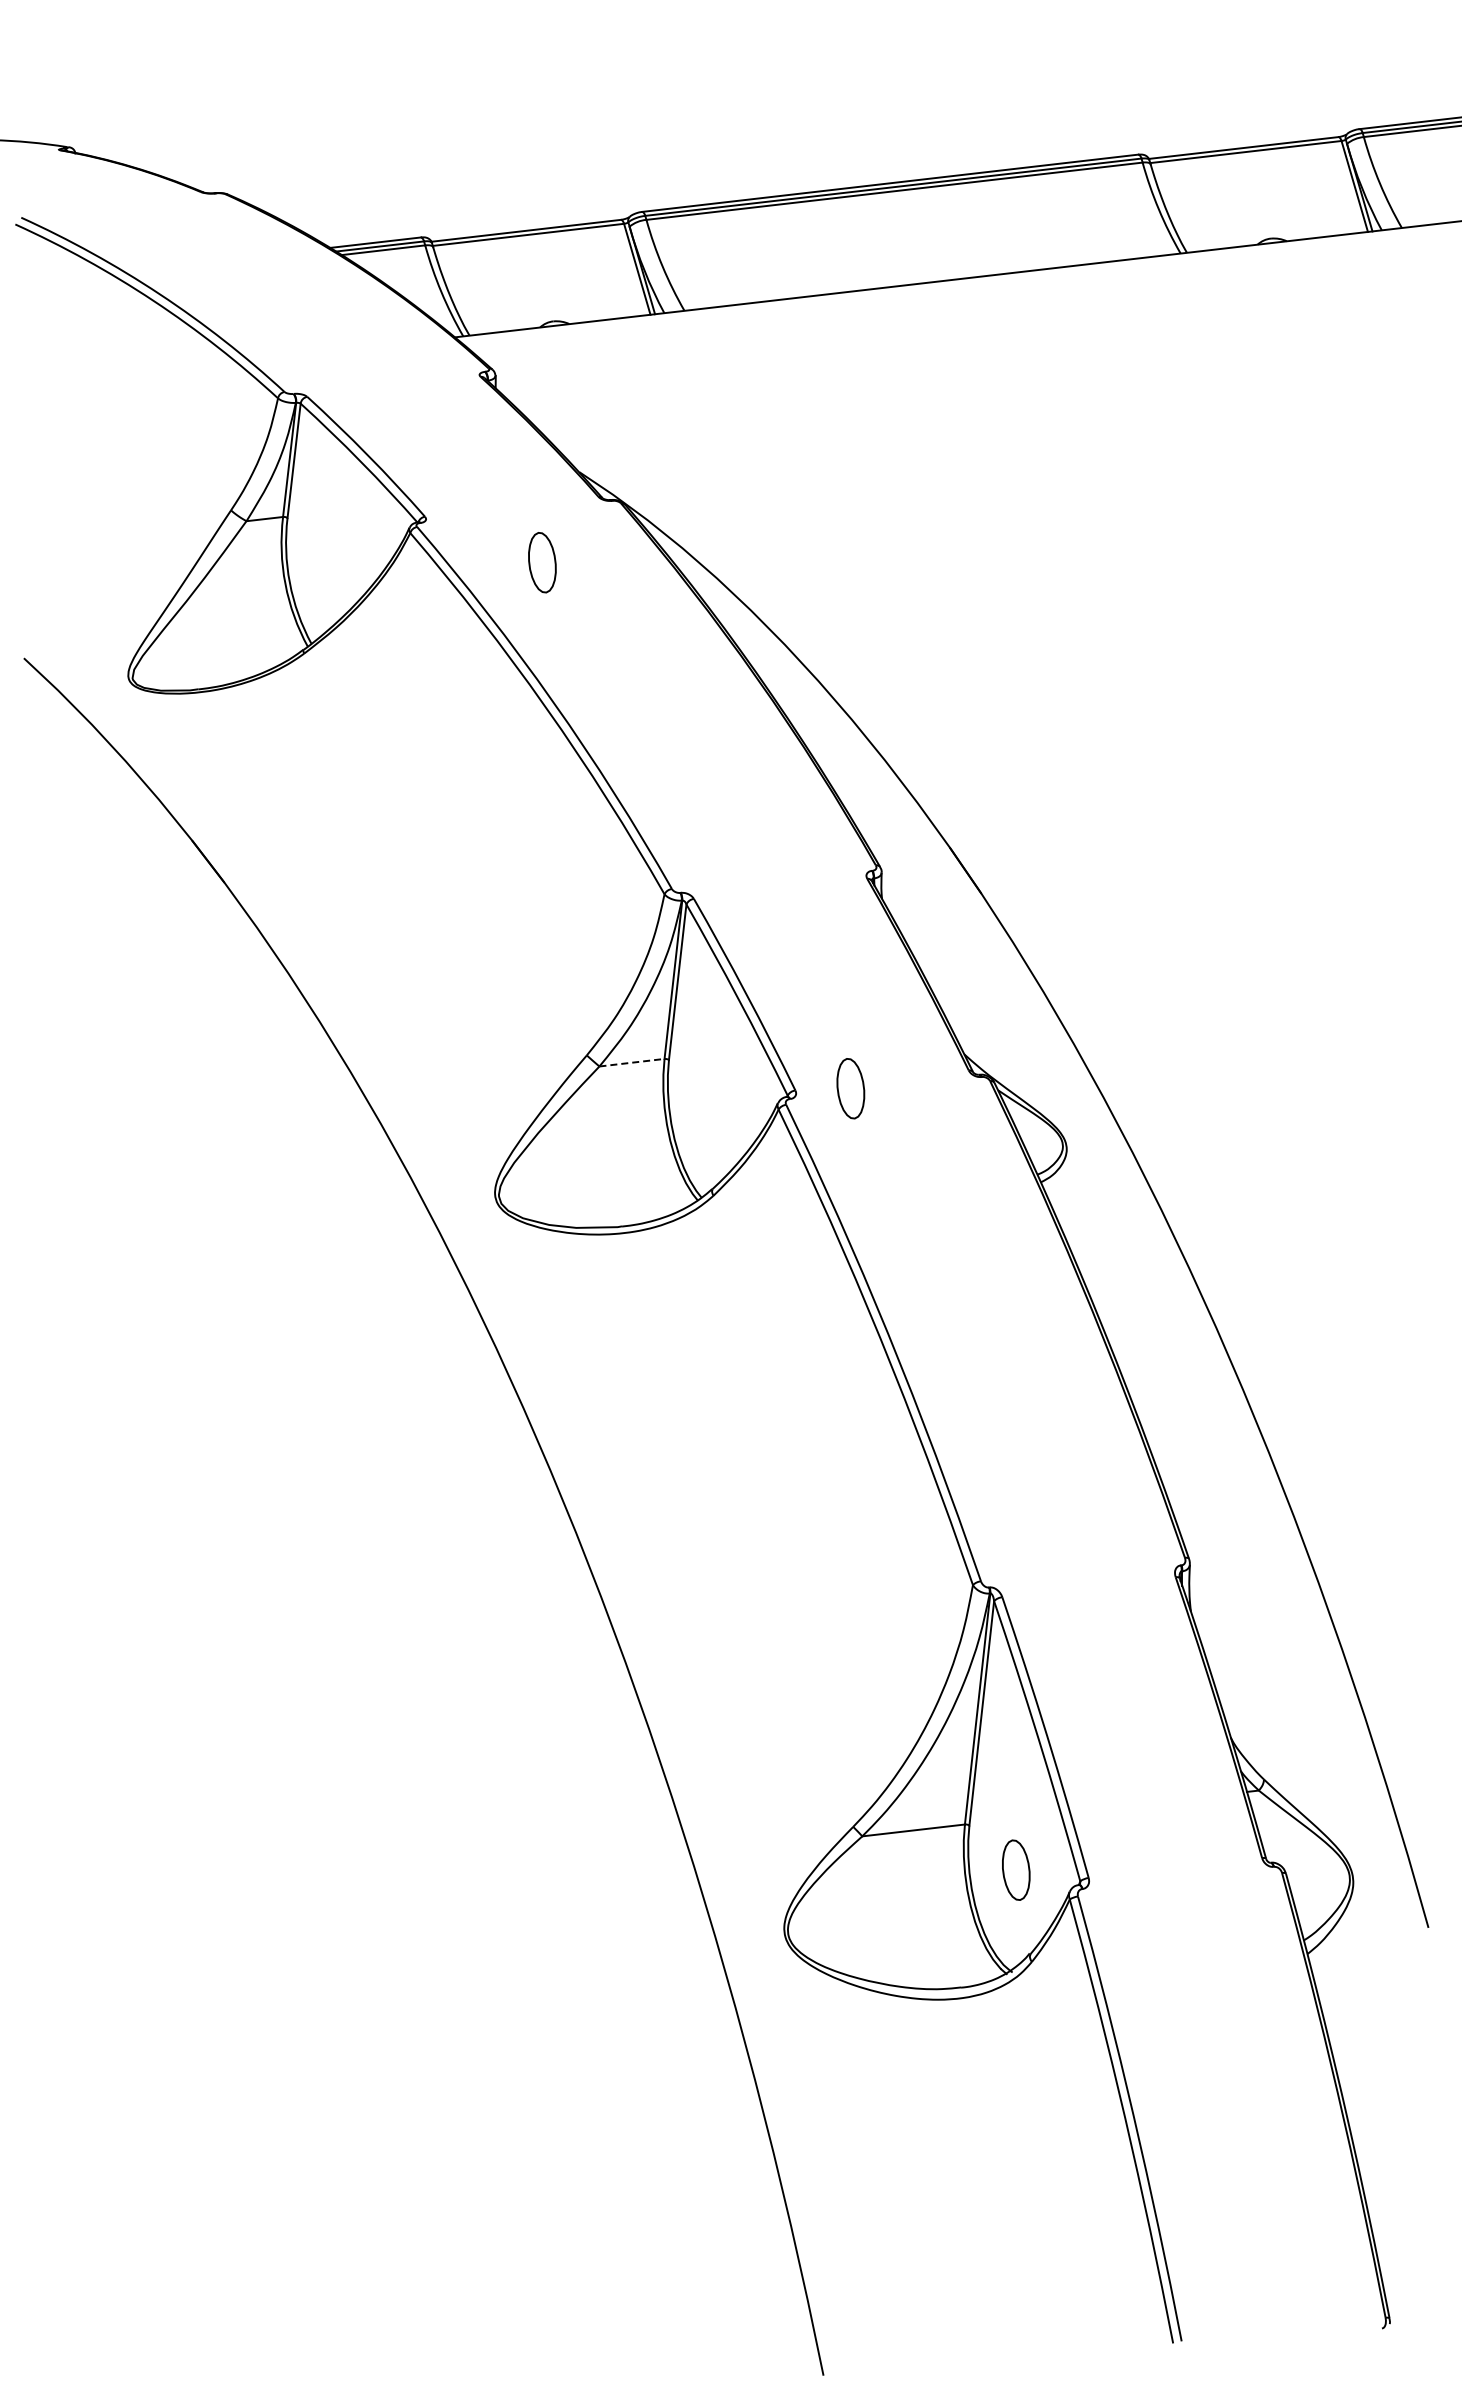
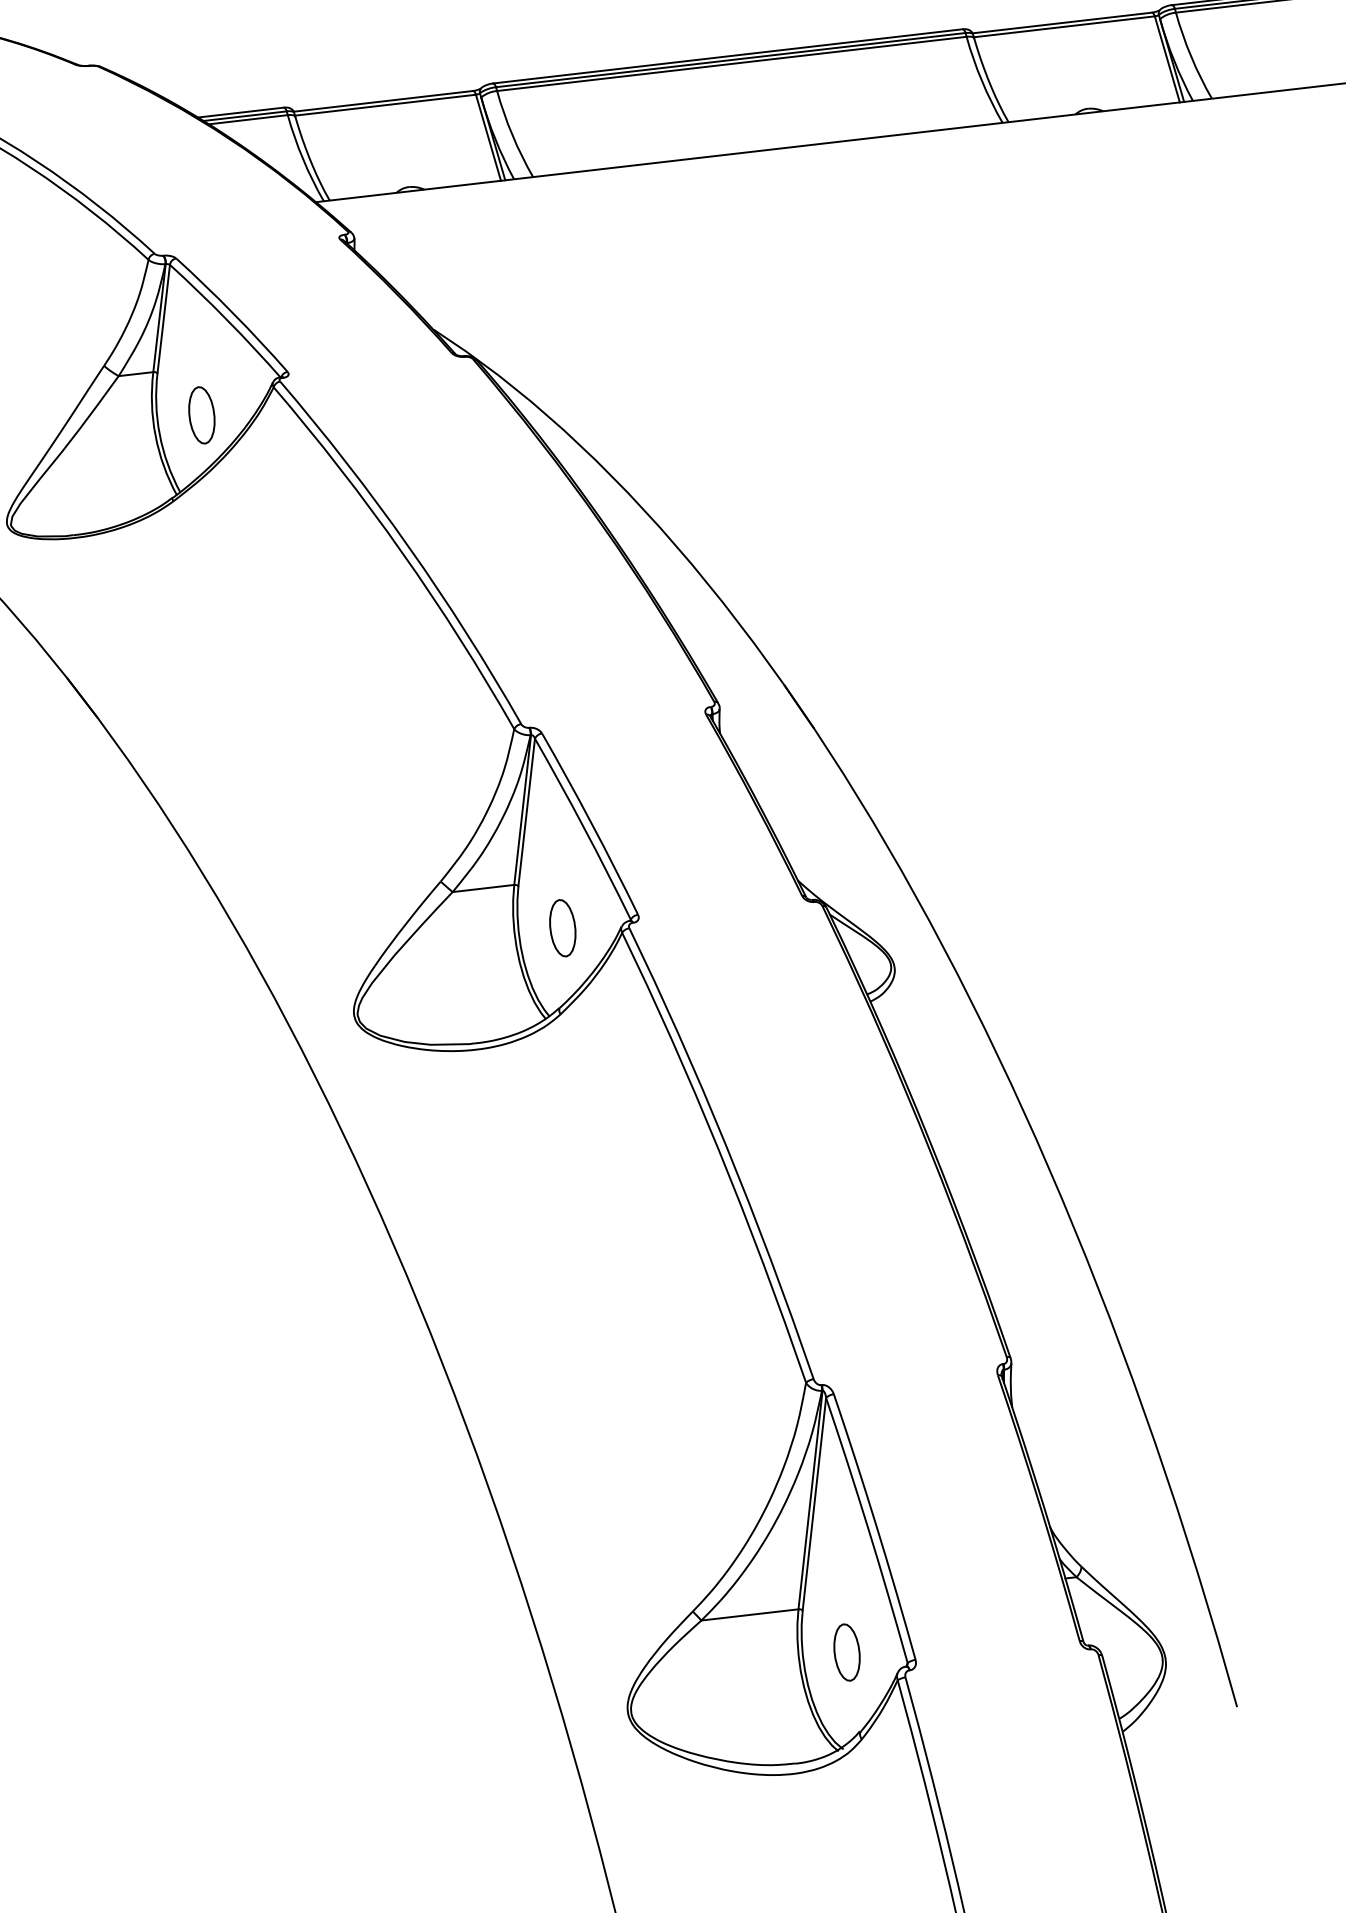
part: (542, 562) -> (201, 415), moved
line: (632, 1062) -> (483, 888), dashed -> solid
part: (850, 1088) -> (562, 928), moved

